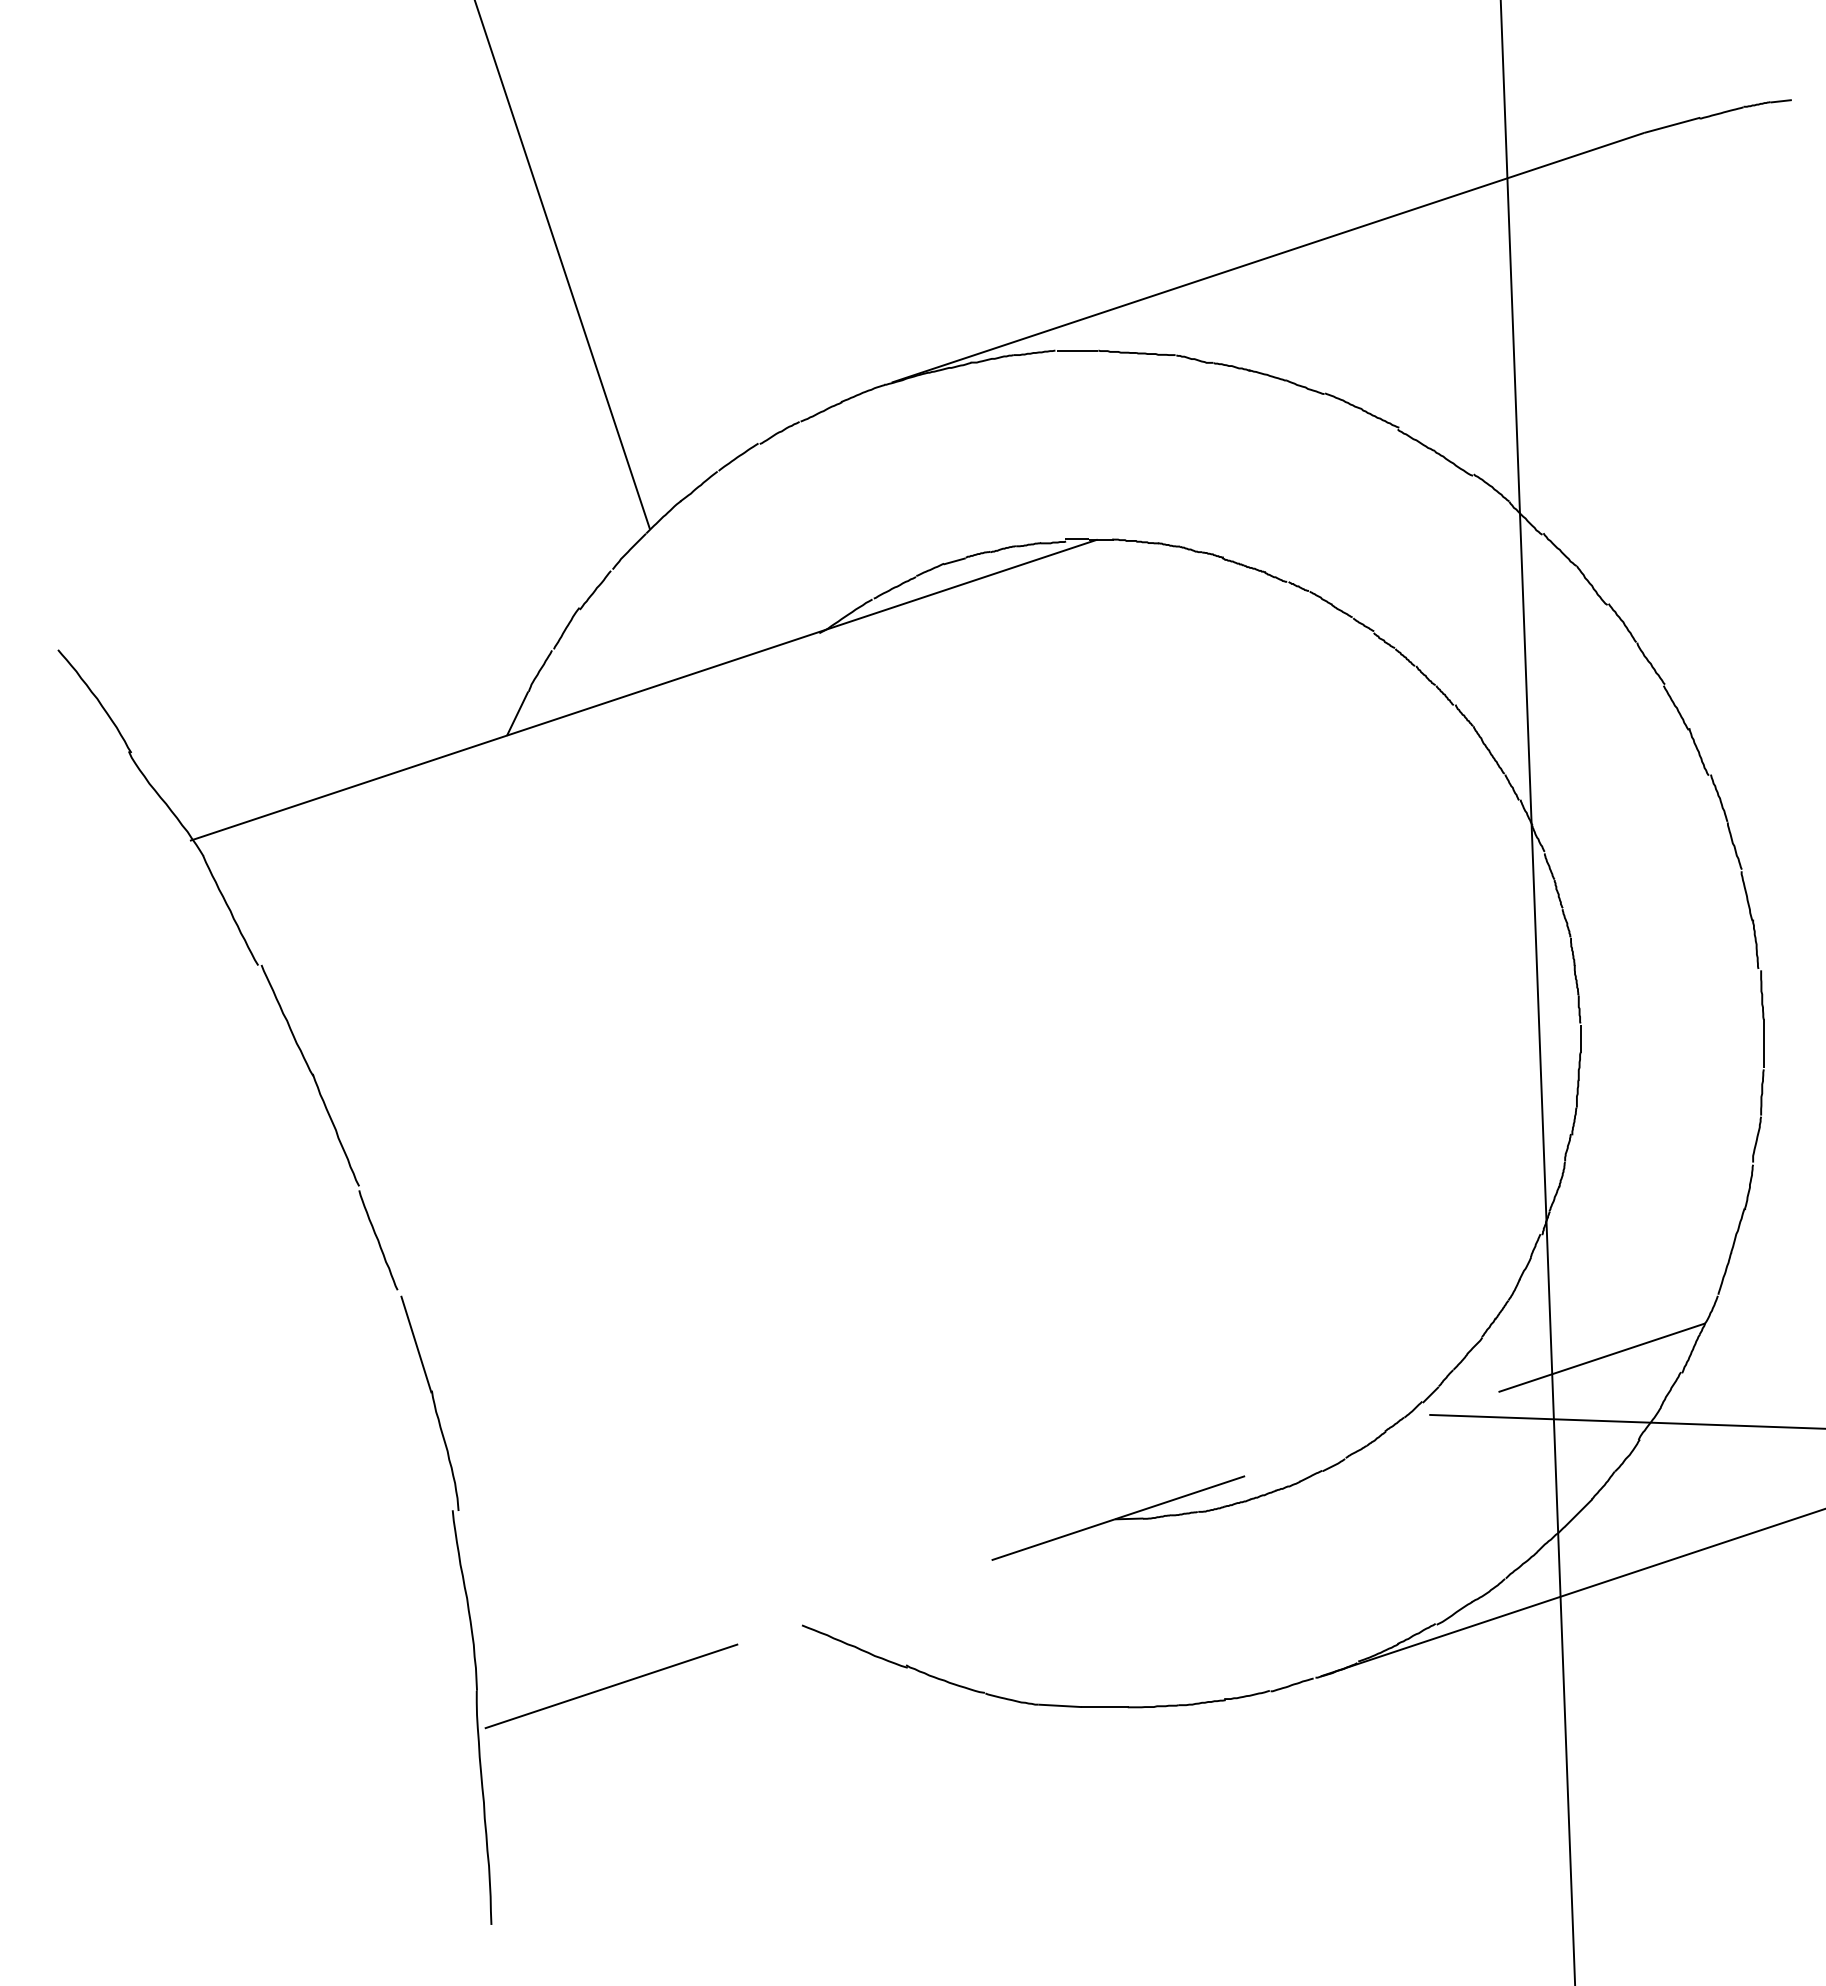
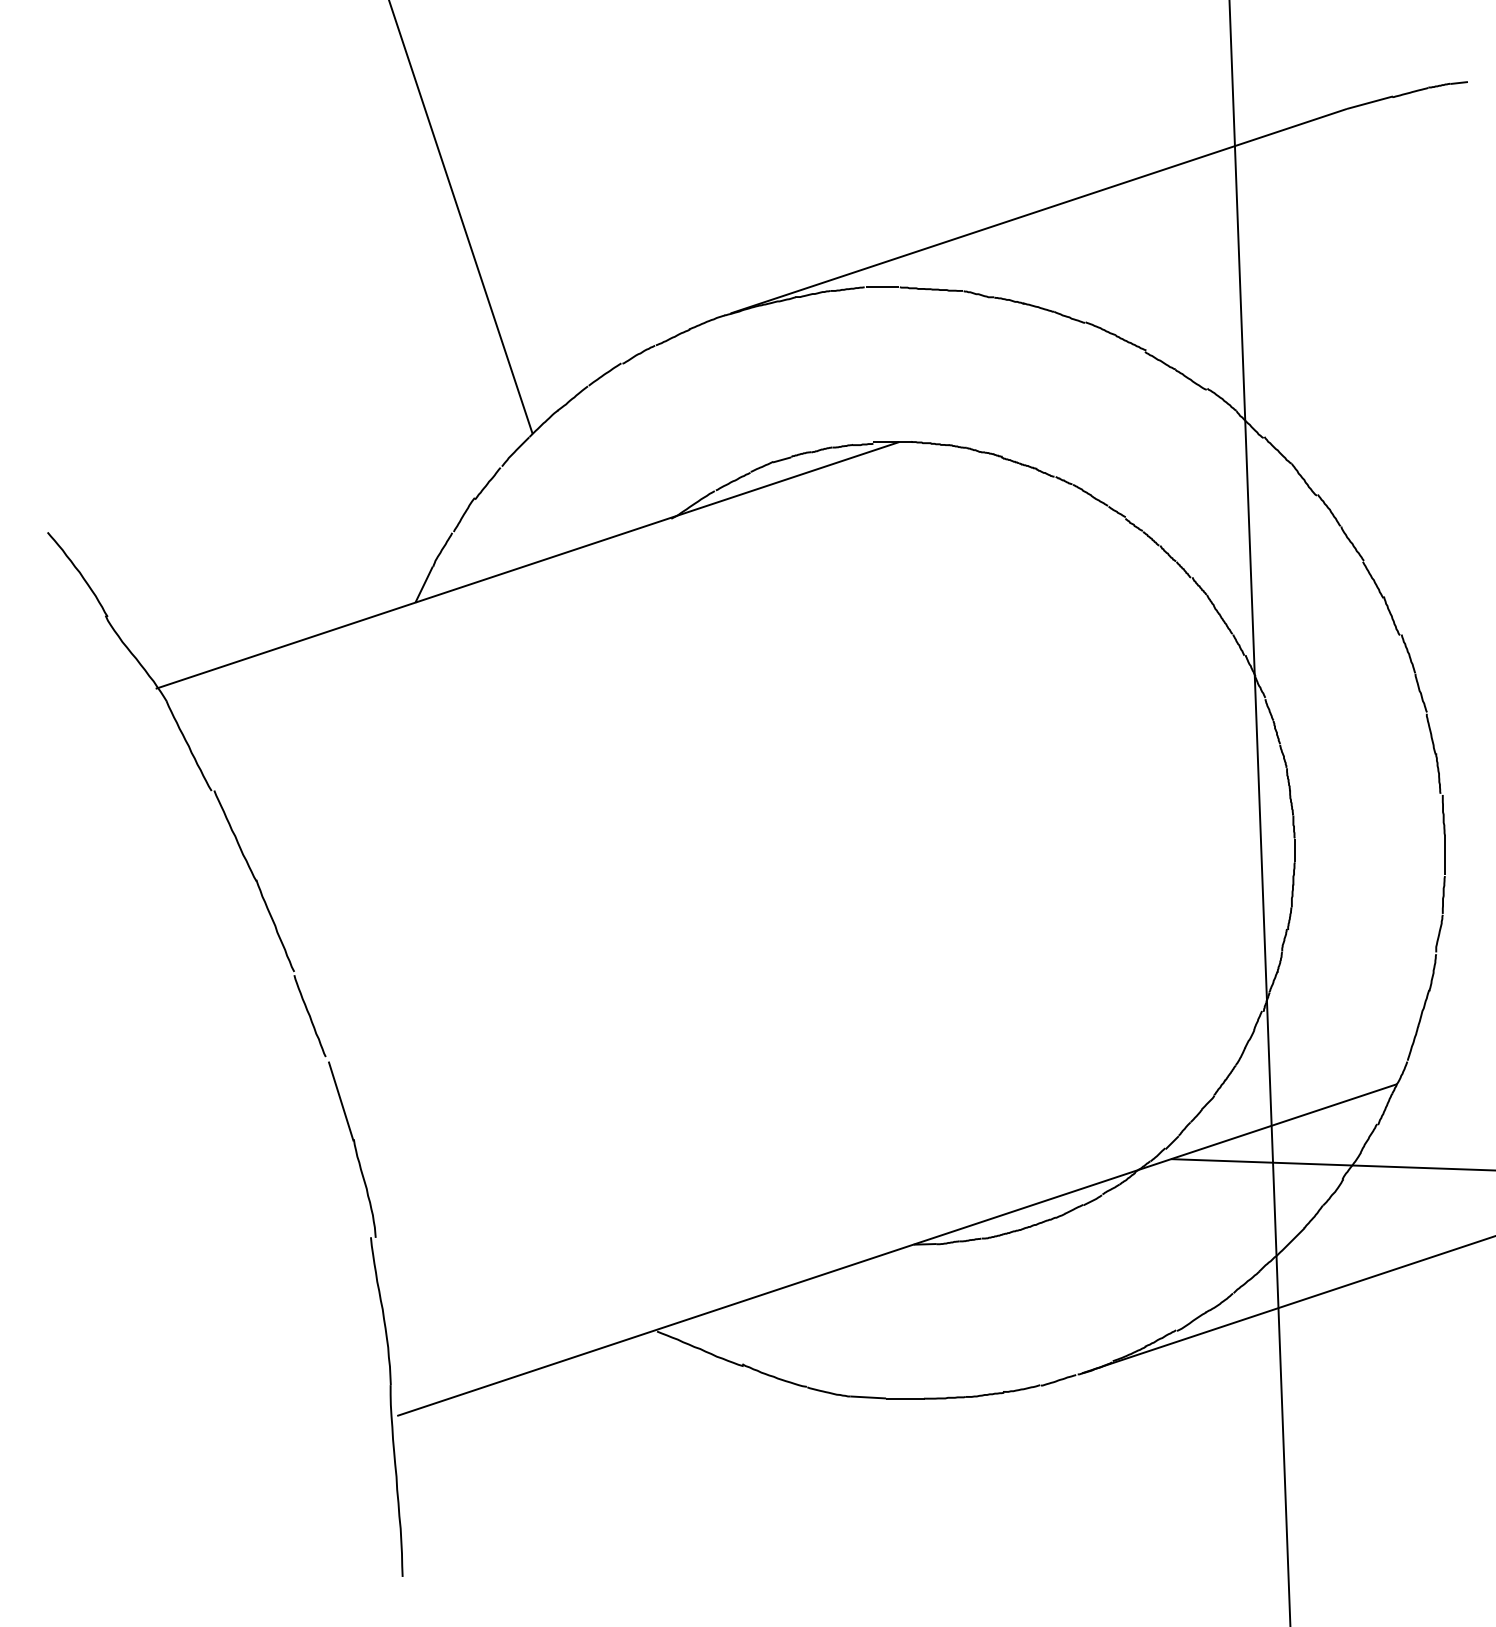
line: (1095, 1525) -> (897, 1249), dashed -> solid

